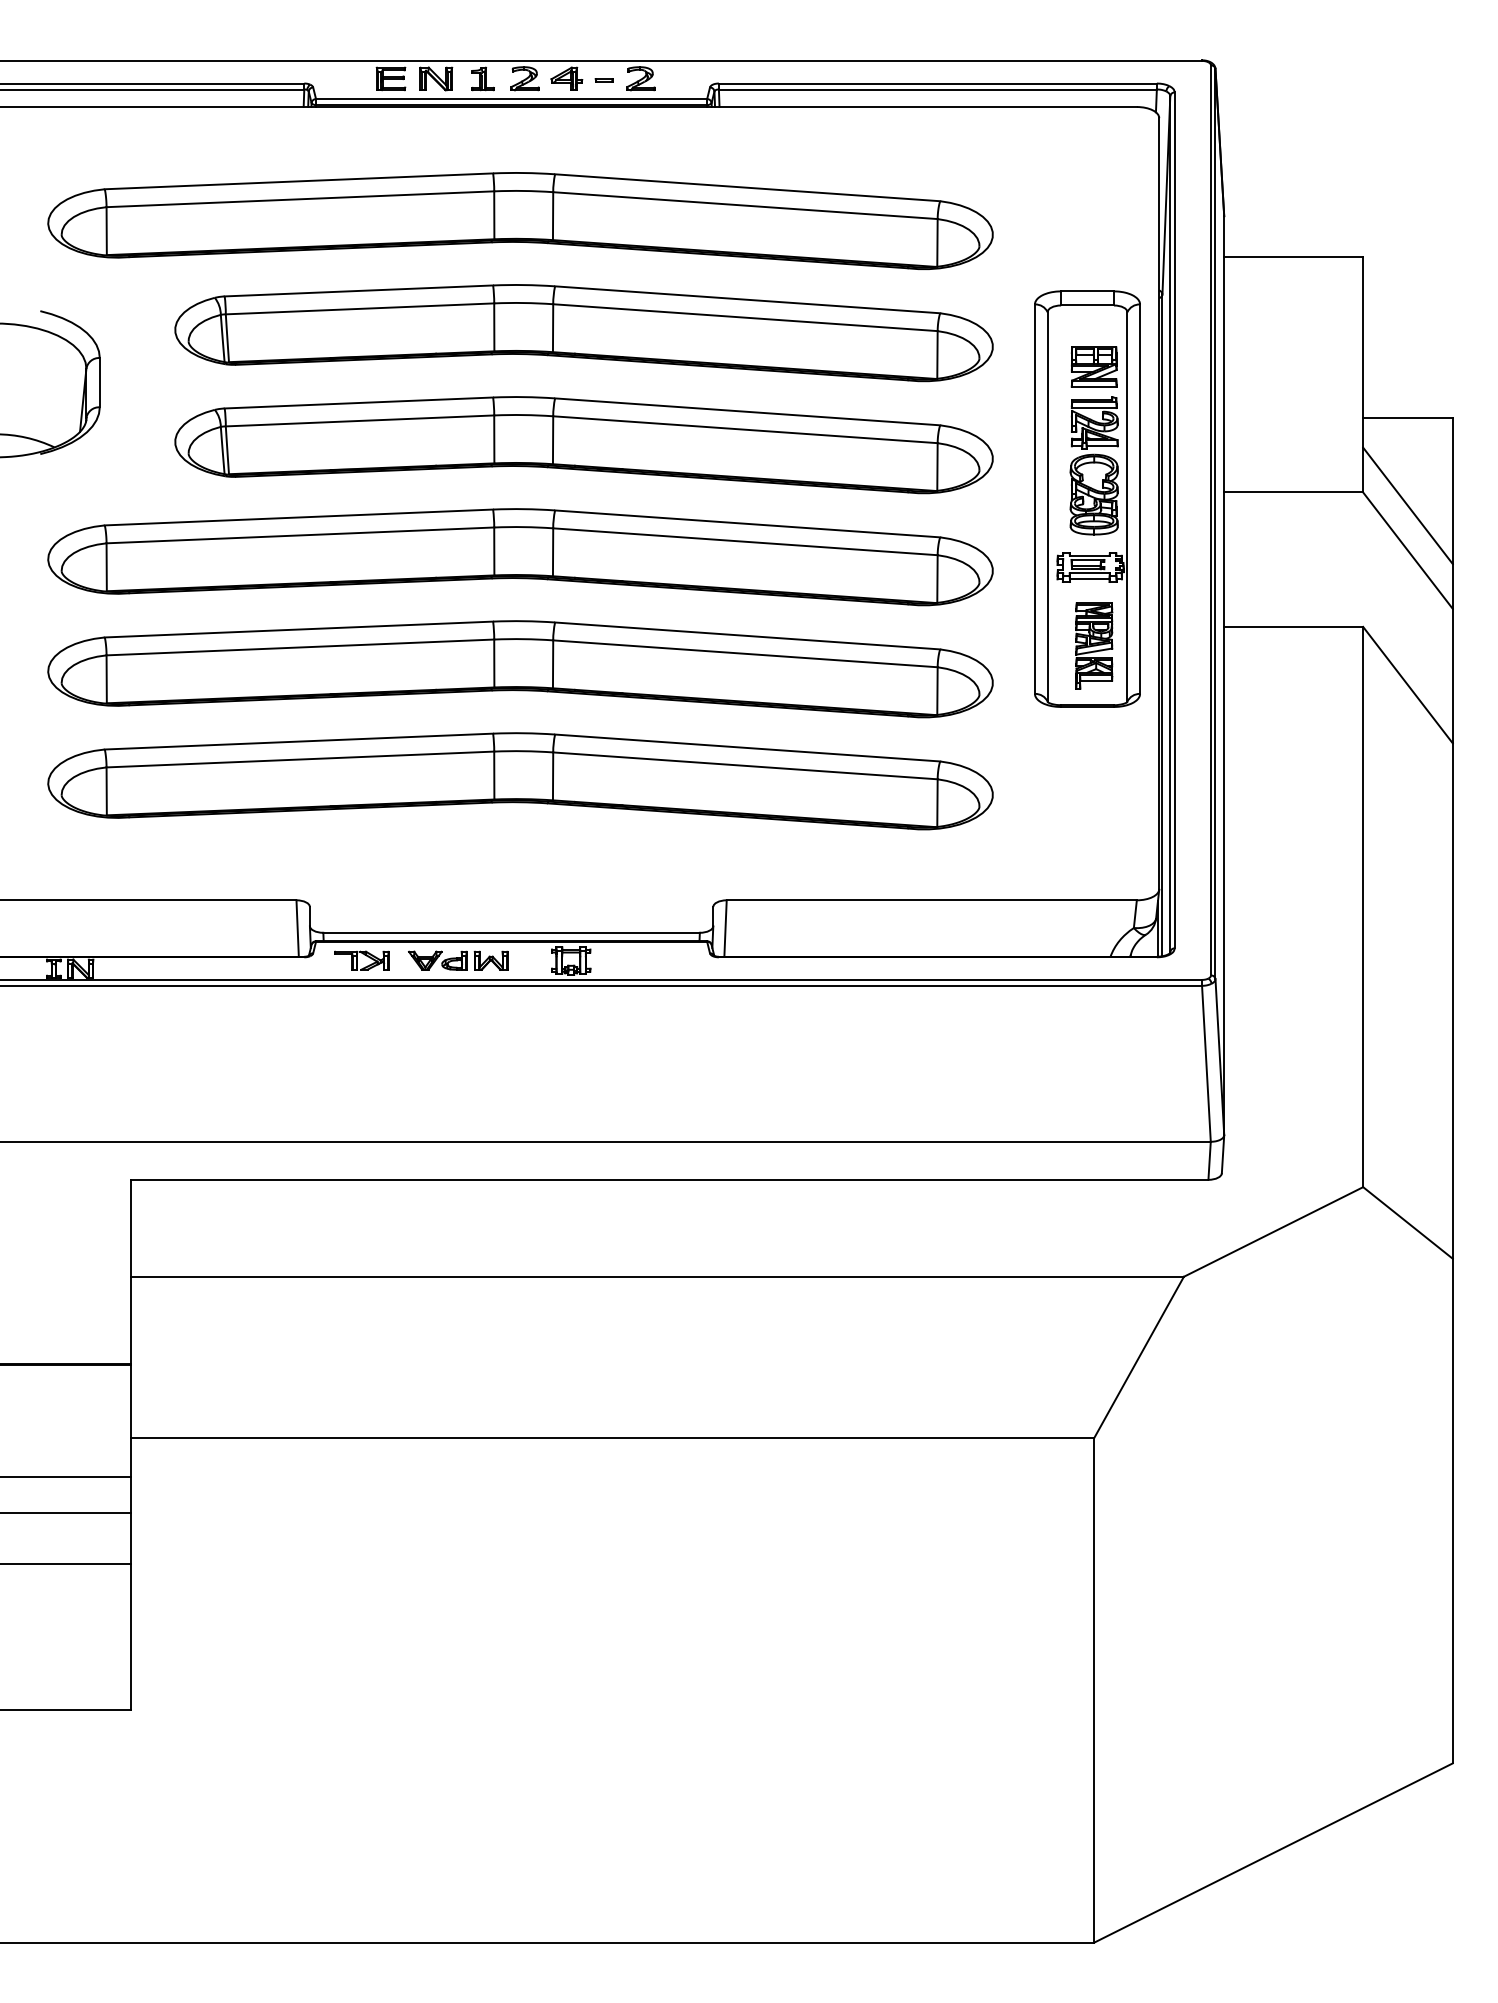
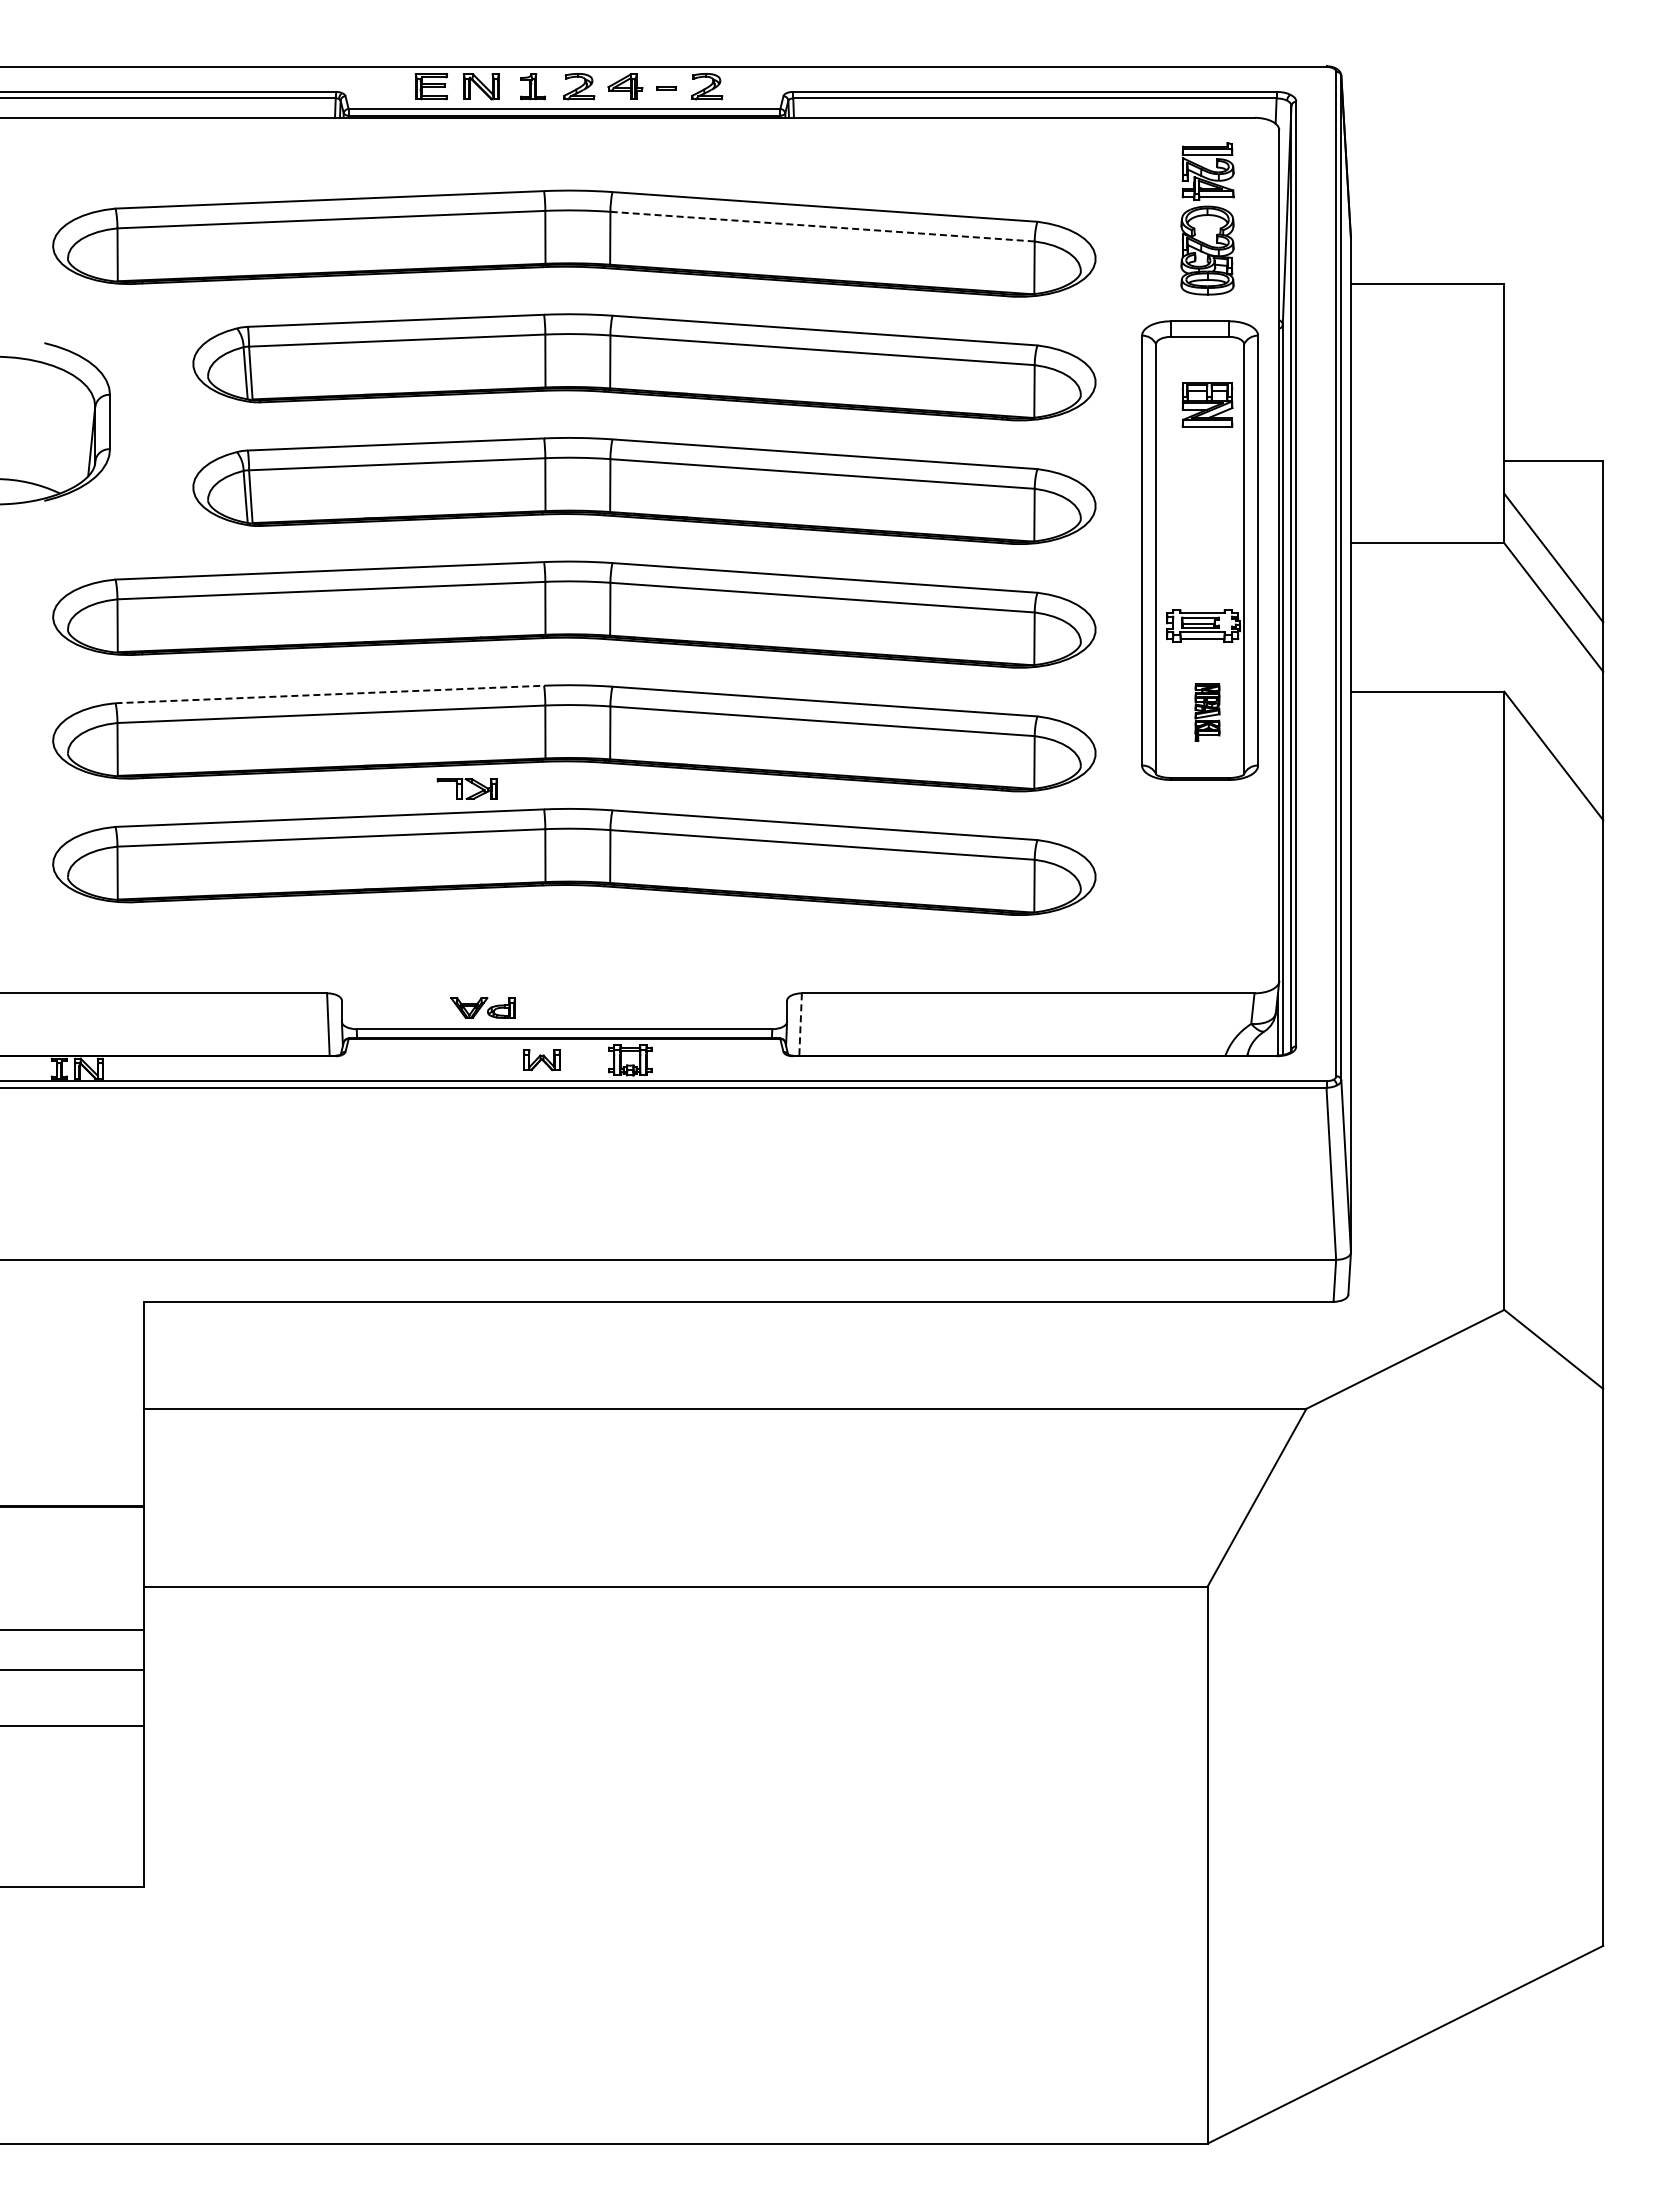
line: (745, 205) -> (822, 226), solid -> dashed
part: (1094, 465) -> (1207, 218), moved
line: (299, 629) -> (330, 694), solid -> dashed
part: (1094, 645) -> (1207, 712), size x0.6
line: (725, 928) -> (800, 1024), solid -> dashed
part: (361, 960) -> (466, 788), moved
part: (437, 960) -> (482, 1007), moved

